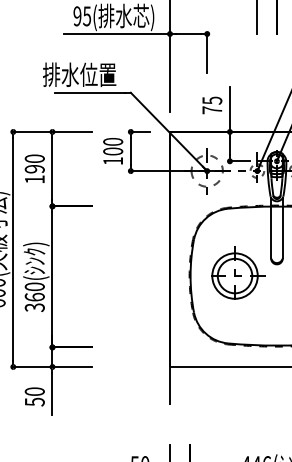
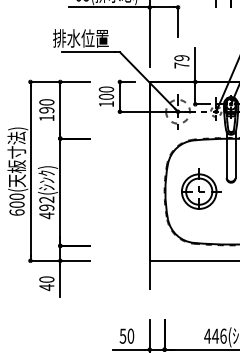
text: (211, 101) -> (181, 58), 75 -> 79
text: (34, 296) -> (46, 207), 360( -> 492(
text: (34, 402) -> (46, 287), 50 -> 40

